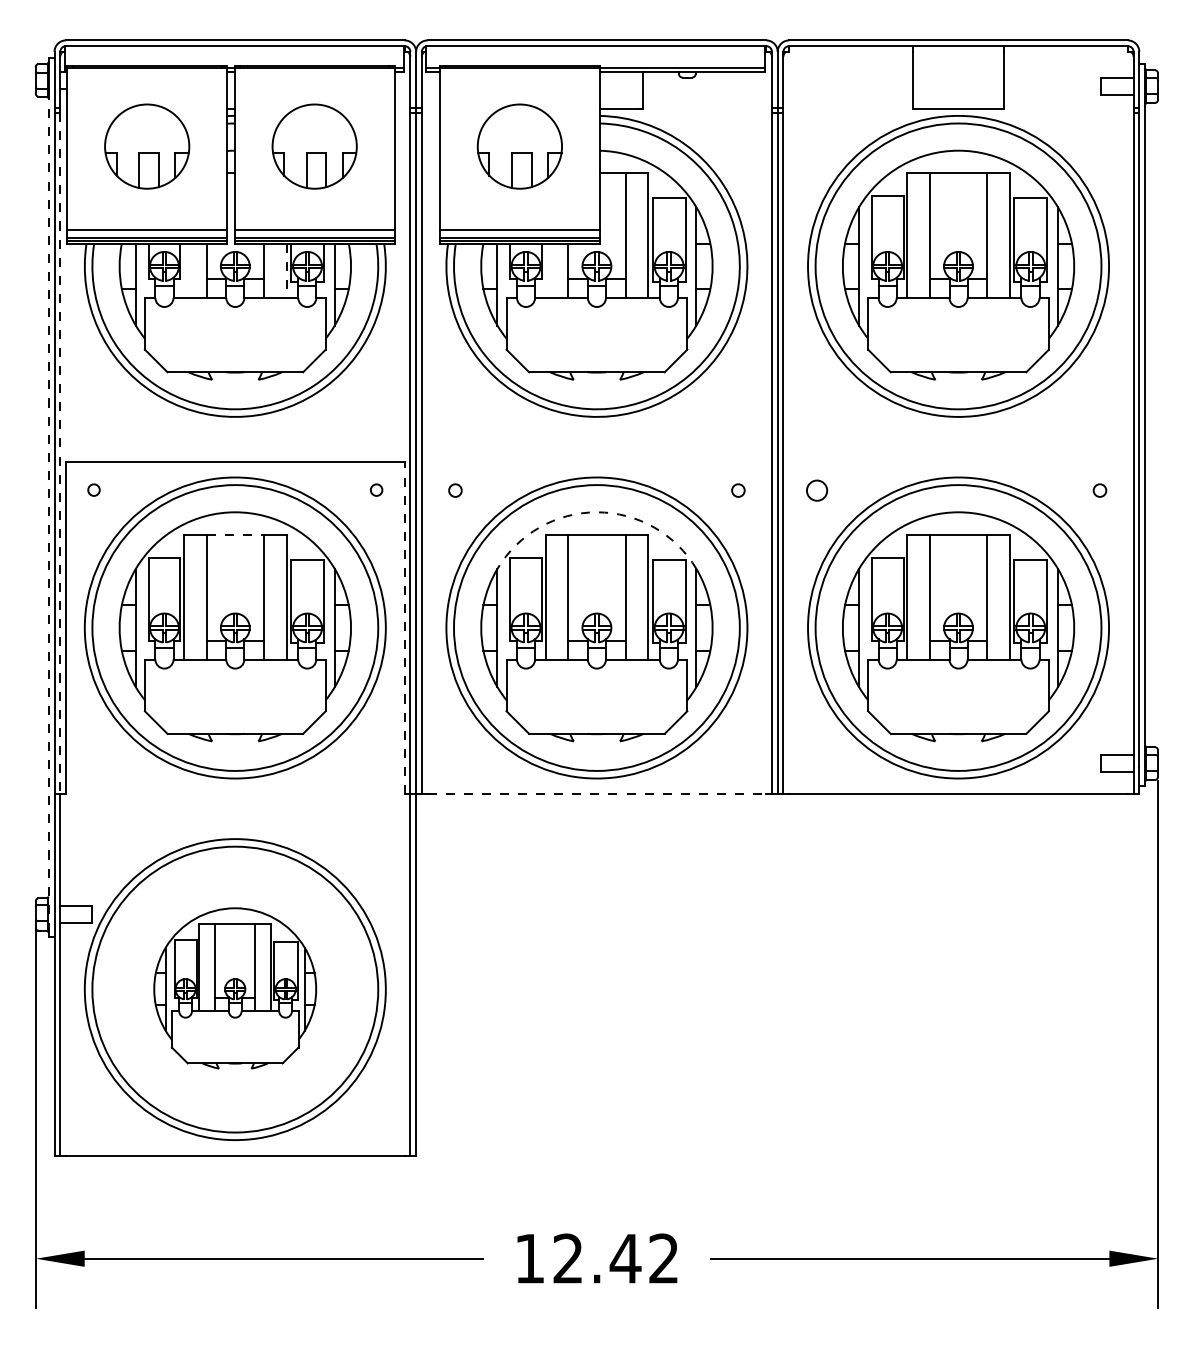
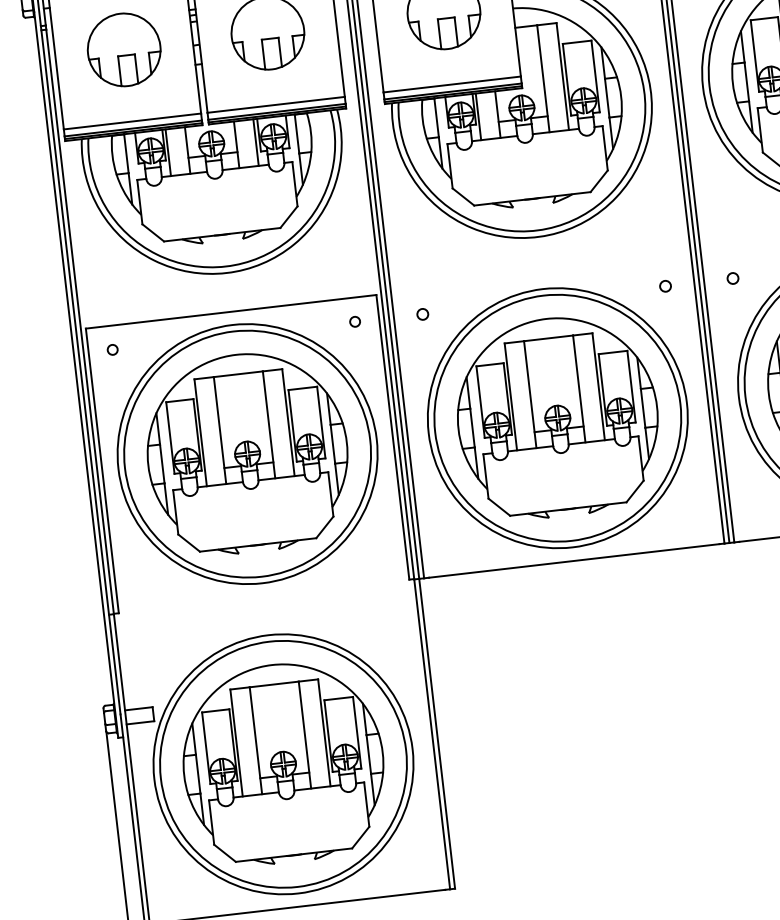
line: (184, 270) -> (168, 152), added
line: (545, 270) -> (478, 116), added
line: (286, 271) -> (256, 143), dashed -> solid
line: (60, 453) -> (80, 321), dashed -> solid
circle: (816, 490) -> (732, 278), size x0.62
line: (48, 508) -> (75, 370), dashed -> solid
arc: (596, 512) -> (545, 319), dashed -> solid
line: (235, 534) -> (238, 373), dashed -> solid
line: (404, 628) -> (392, 437), dashed -> solid
line: (597, 794) -> (574, 561), dashed -> solid
part: (234, 988) -> (282, 763), size x1.43

